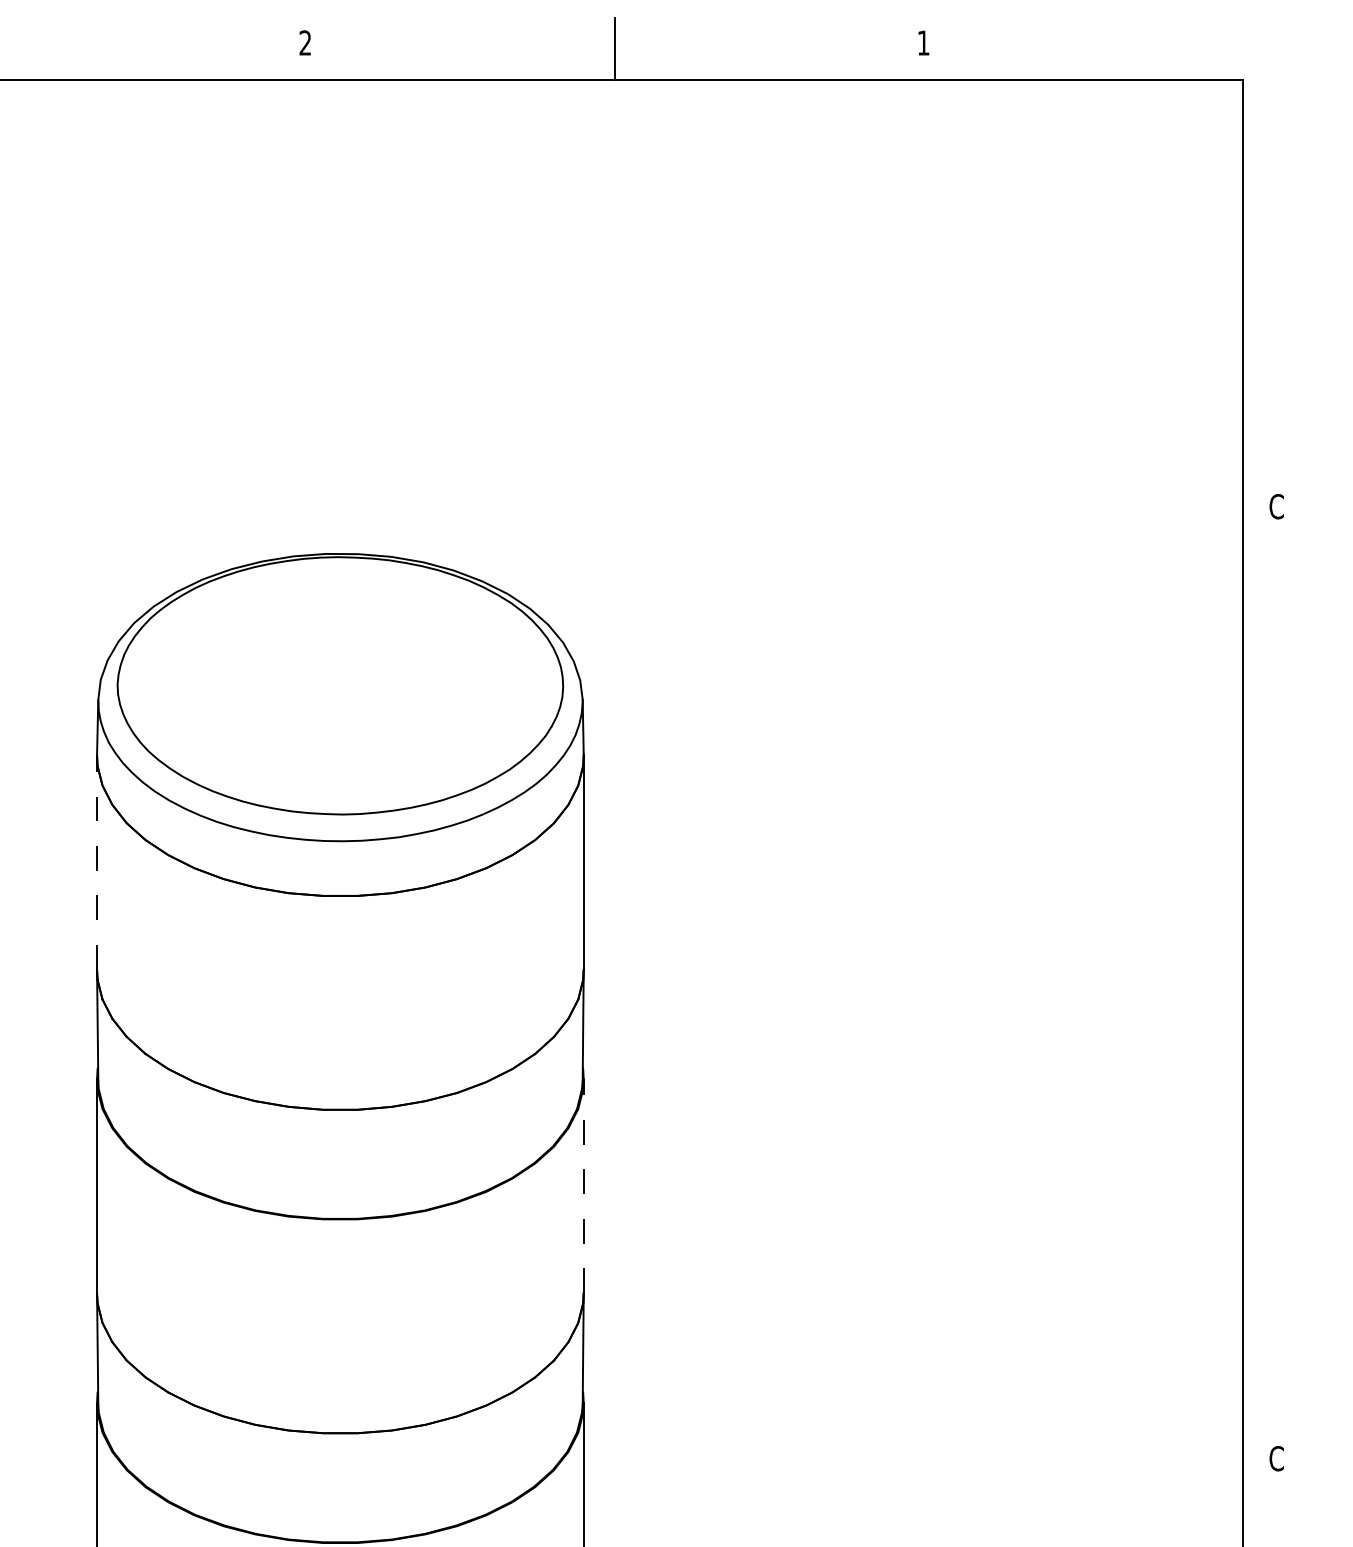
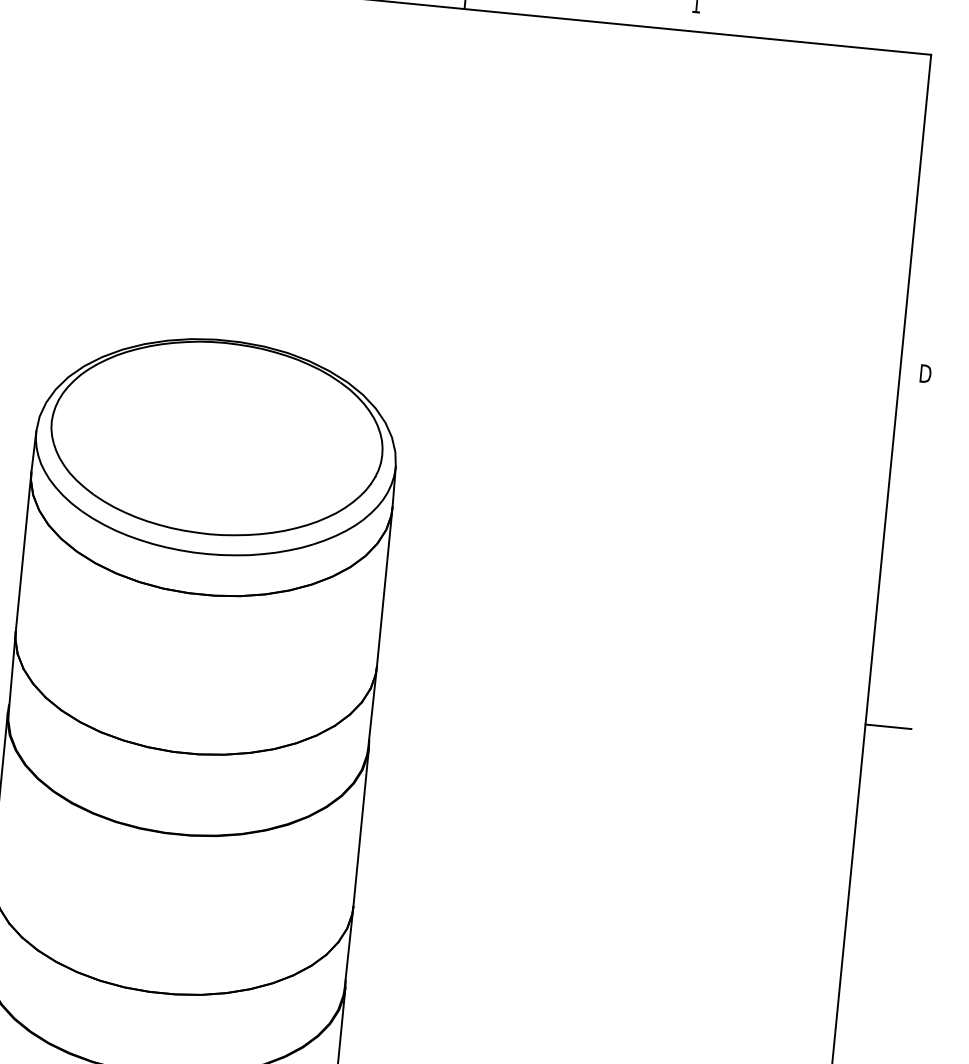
text: (1277, 506) -> (925, 373), C -> D
line: (97, 862) -> (23, 551), dashed -> solid
line: (1274, 982) -> (888, 726), added
line: (583, 1186) -> (360, 827), dashed -> solid

